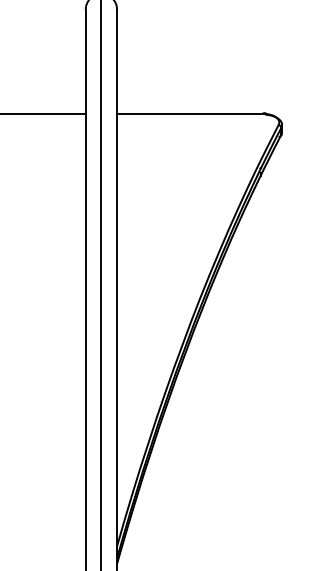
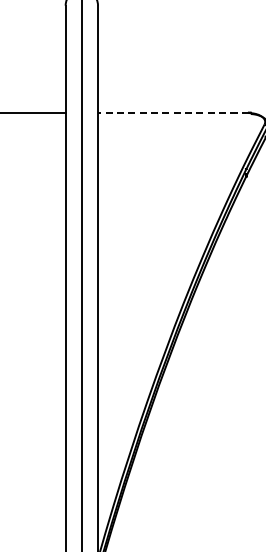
line: (189, 113) -> (172, 112), solid -> dashed

